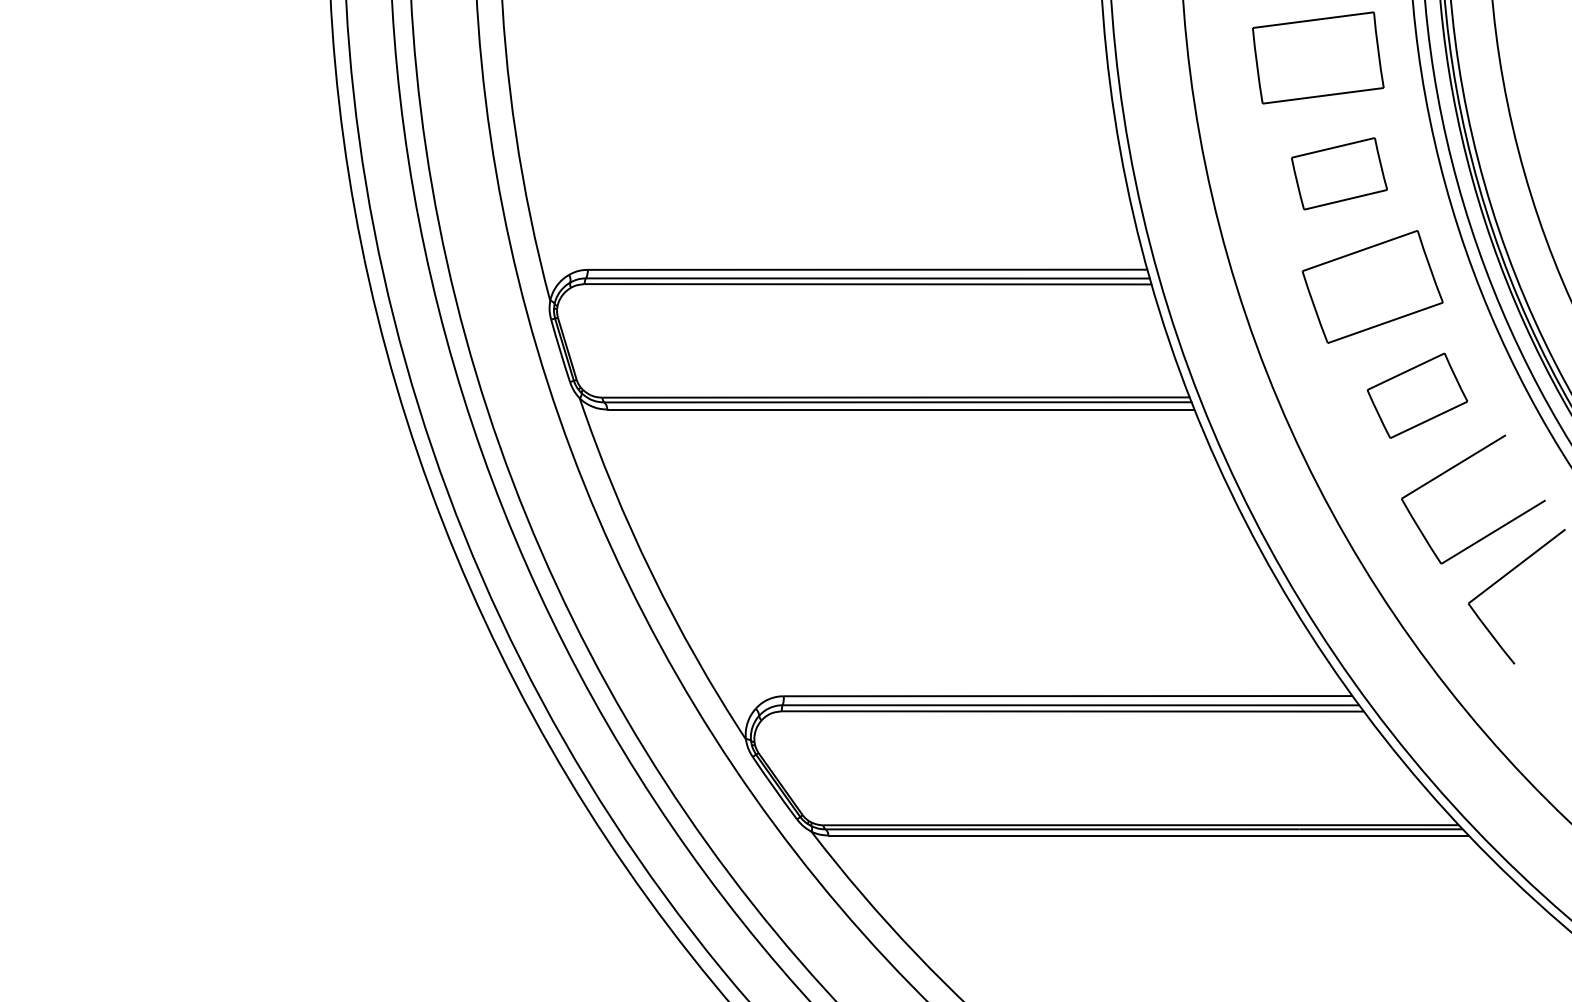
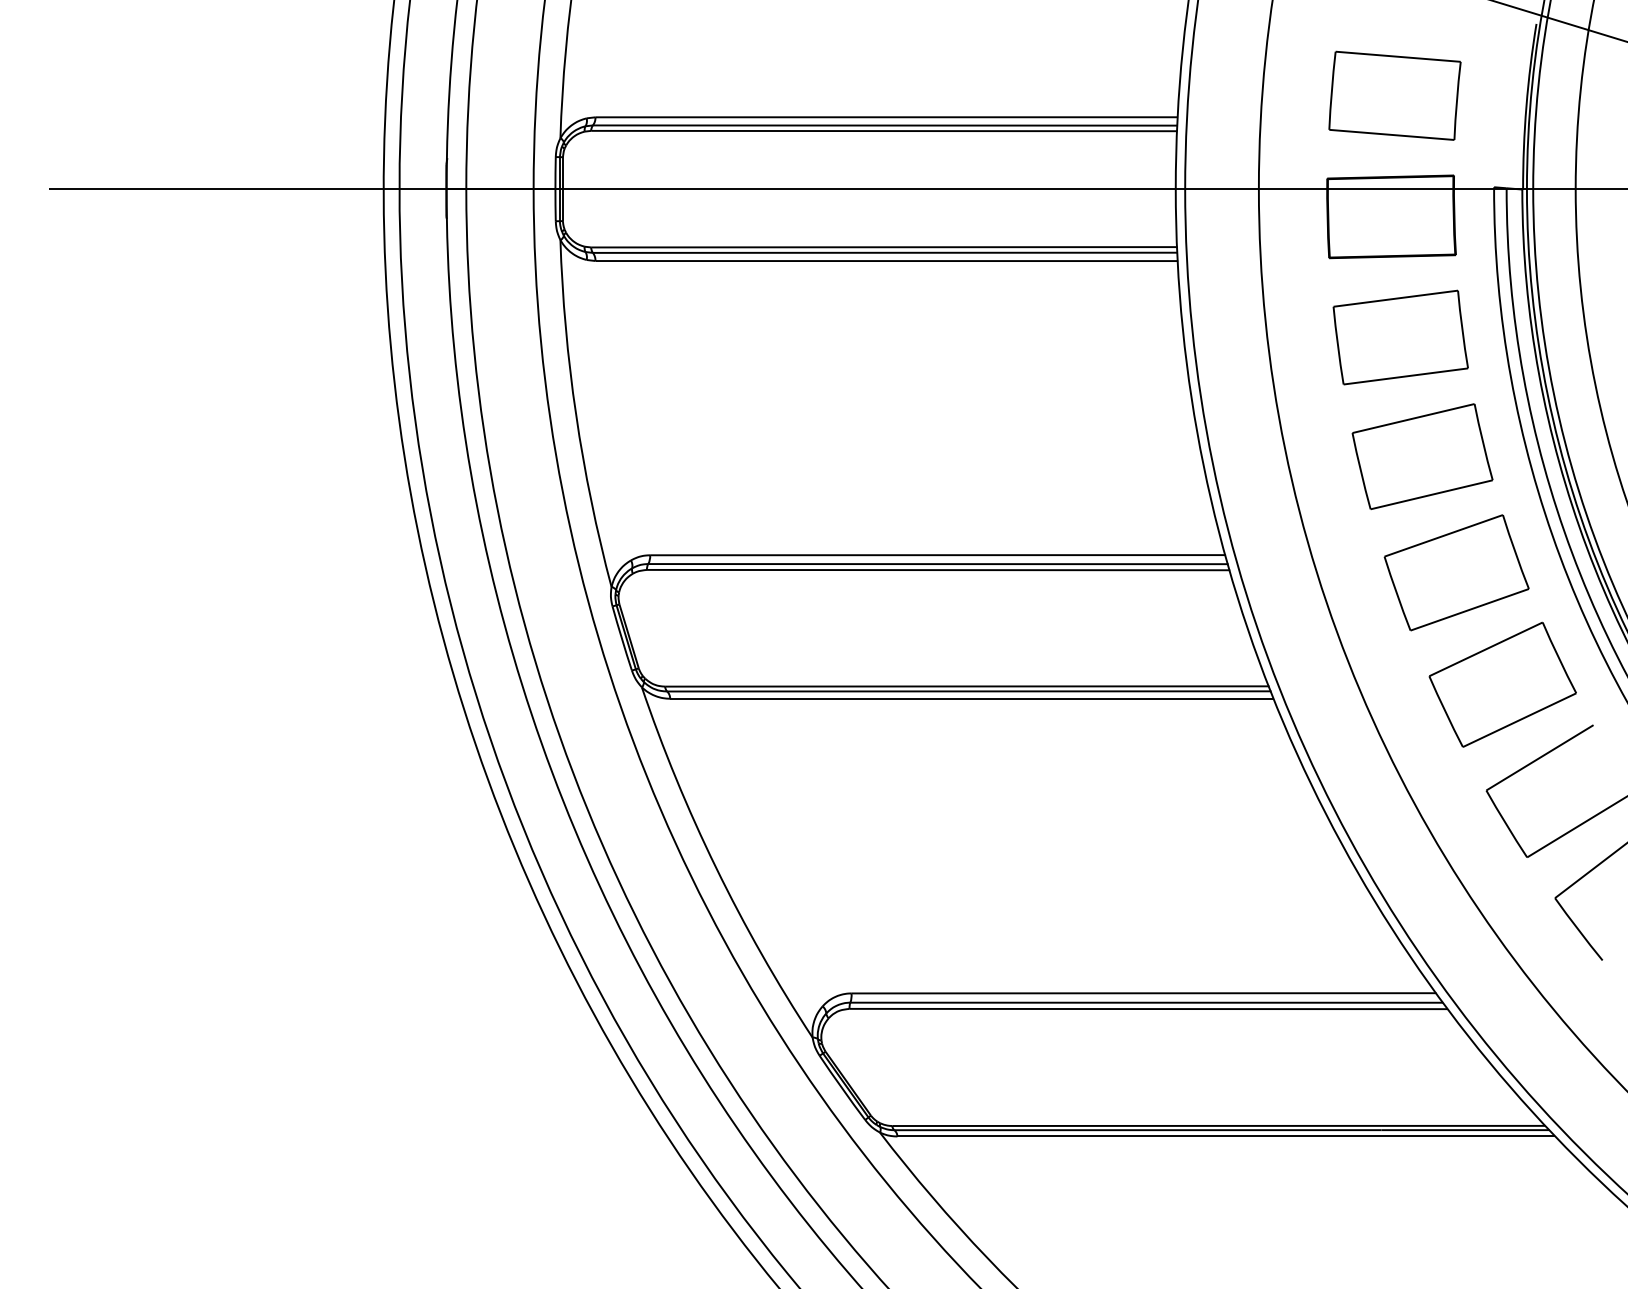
part: (1339, 173) -> (1422, 456), size x1.43
part: (1417, 395) -> (1502, 684), size x1.43

